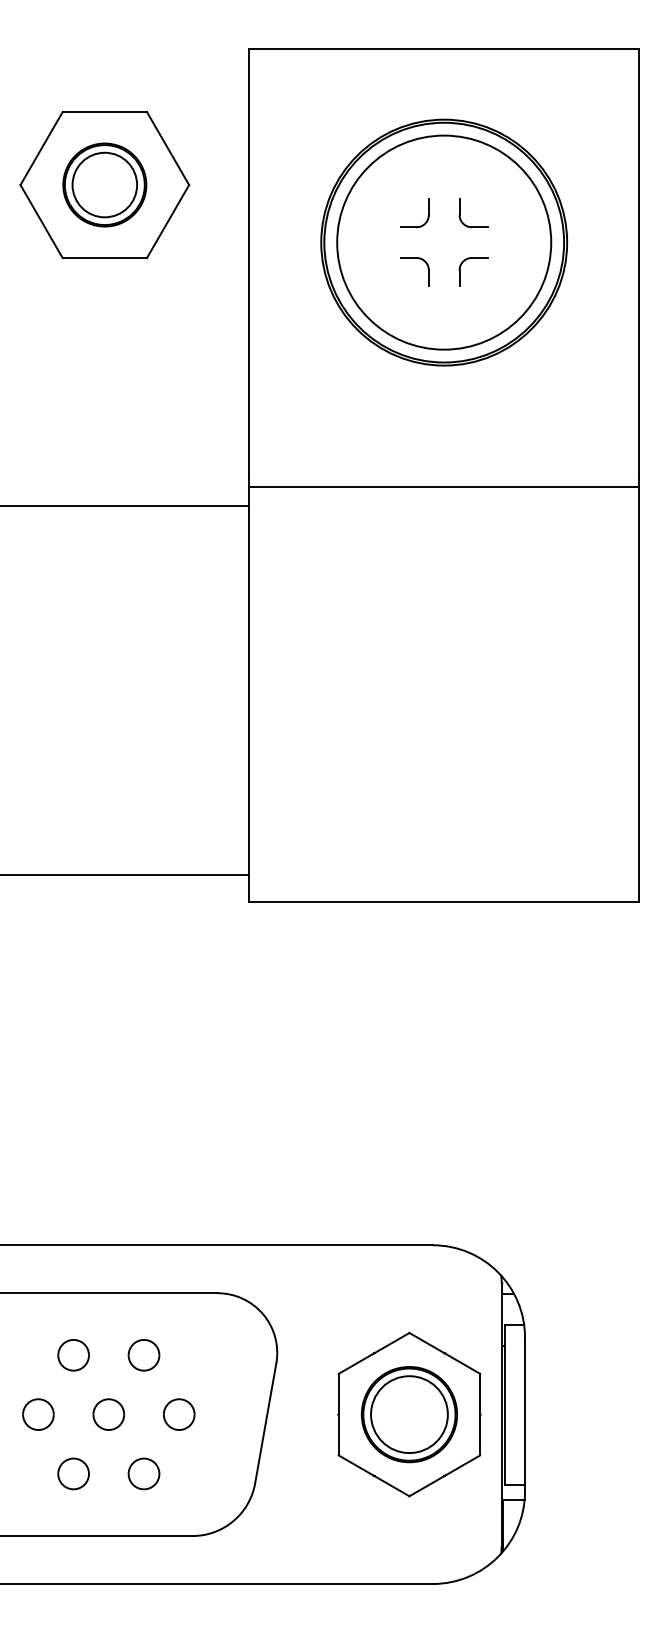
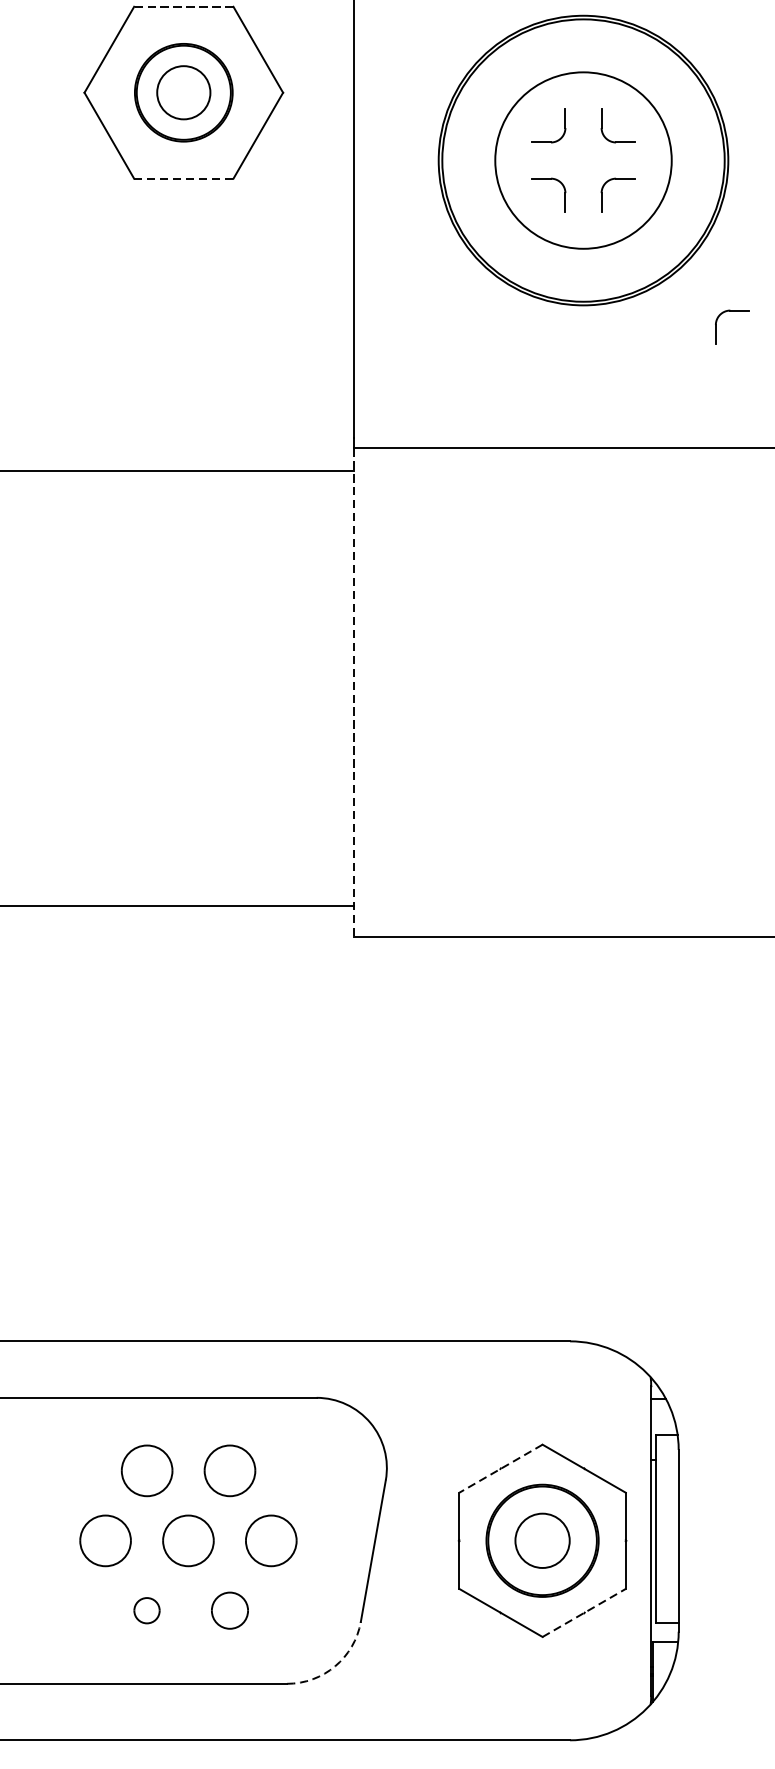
line: (104, 112) -> (183, 7), solid -> dashed
circle: (104, 184) -> (183, 92), size x0.7
circle: (444, 242) -> (583, 160), size x0.7
line: (105, 258) -> (184, 179), solid -> dashed
part: (566, 371) -> (727, 312), added
line: (249, 695) -> (354, 693), solid -> dashed
line: (374, 1353) -> (501, 1468), solid -> dashed
part: (73, 1355) -> (146, 1471), size x1.4
part: (143, 1355) -> (229, 1471), size x1.4
part: (38, 1414) -> (105, 1540), size x1.4
part: (108, 1414) -> (188, 1540), size x1.4
part: (179, 1414) -> (271, 1540), size x1.4
circle: (409, 1414) -> (542, 1540), size x0.6
part: (73, 1473) -> (146, 1610), size x0.7
line: (444, 1475) -> (583, 1612), solid -> dashed
arc: (233, 1521) -> (335, 1666), solid -> dashed

